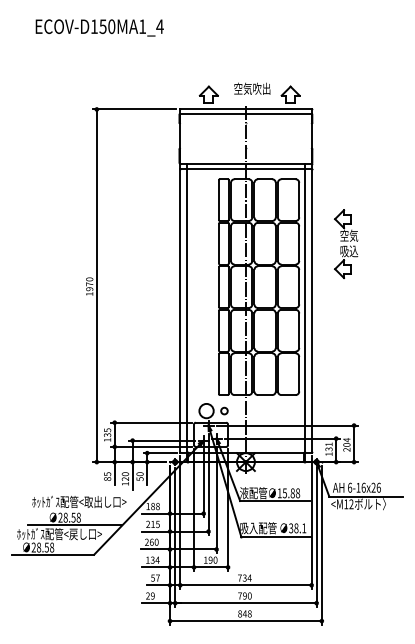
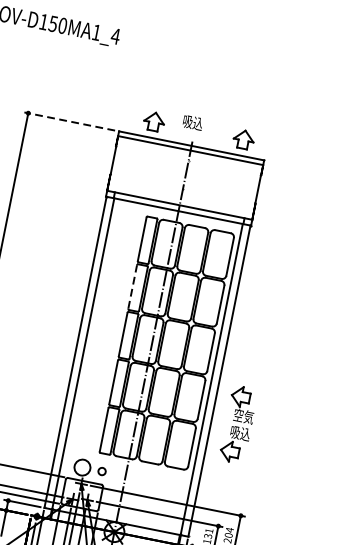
text: (252, 88) -> (203, 124), 空気吹出 -> 吸込
line: (134, 109) -> (69, 121), solid -> dashed
line: (218, 243) -> (132, 286), solid -> dashed
part: (346, 244) -> (238, 425), moved

